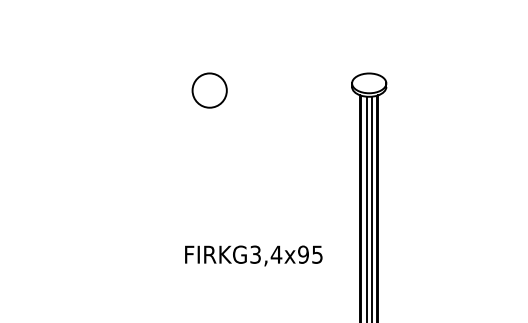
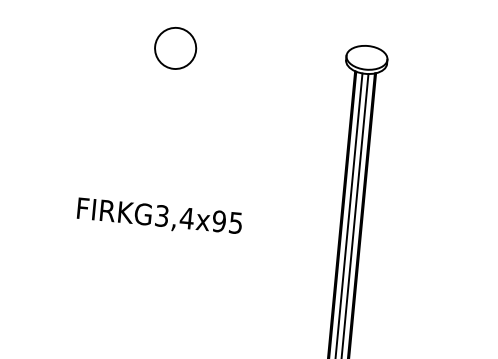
text: (253, 255) -> (159, 216), moved

